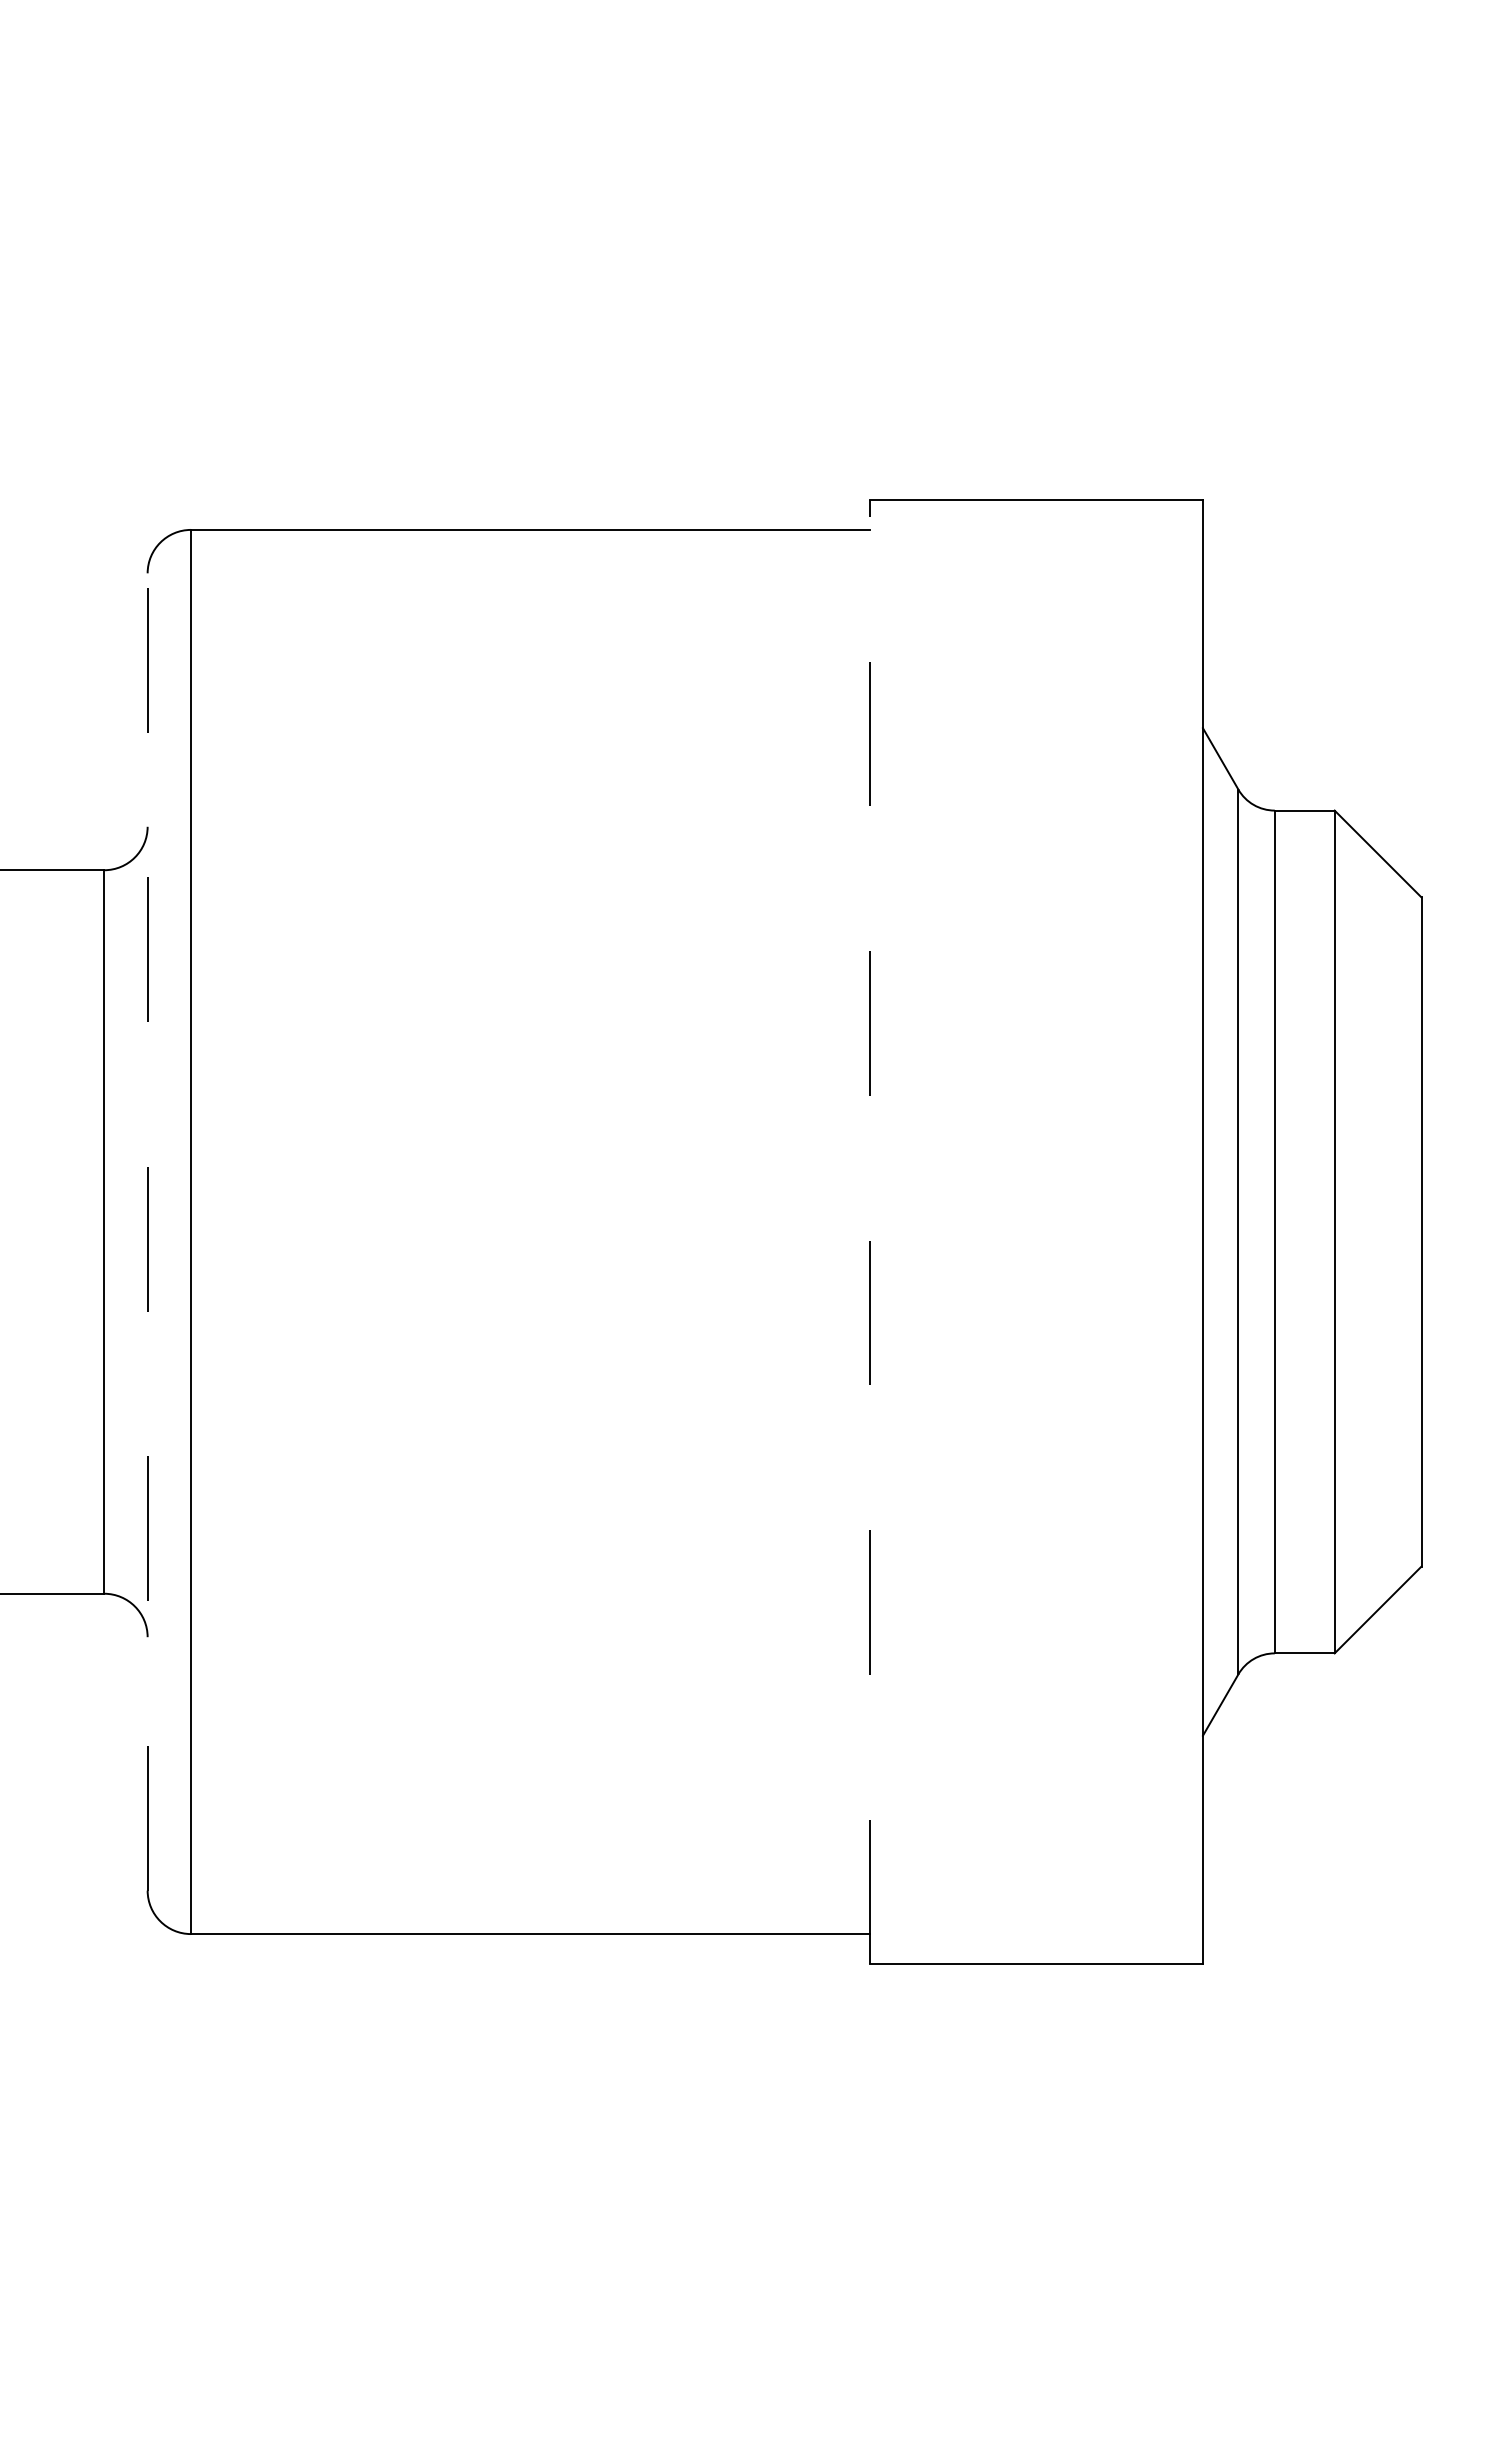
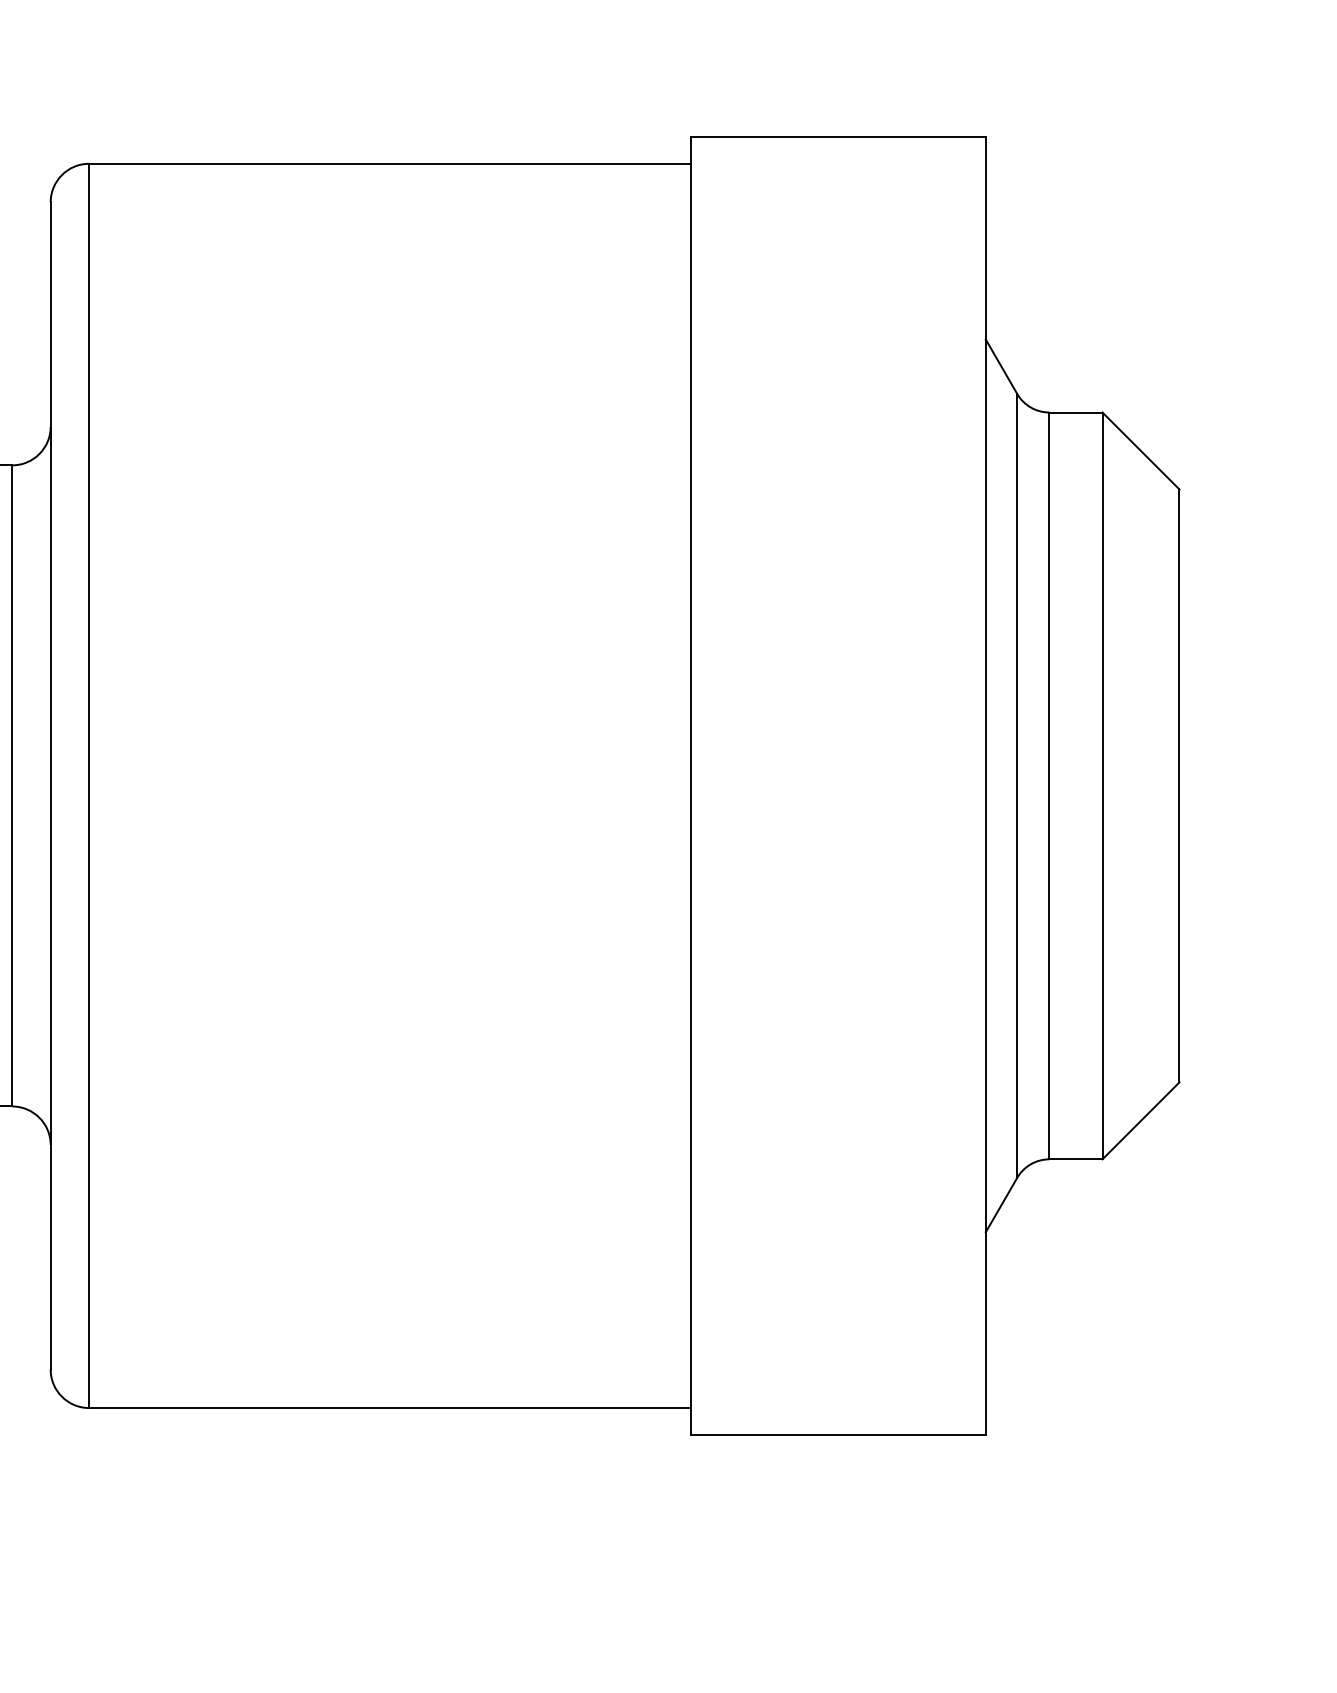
line: (870, 1231) -> (691, 785), dashed -> solid
line: (147, 1232) -> (50, 786), dashed -> solid

